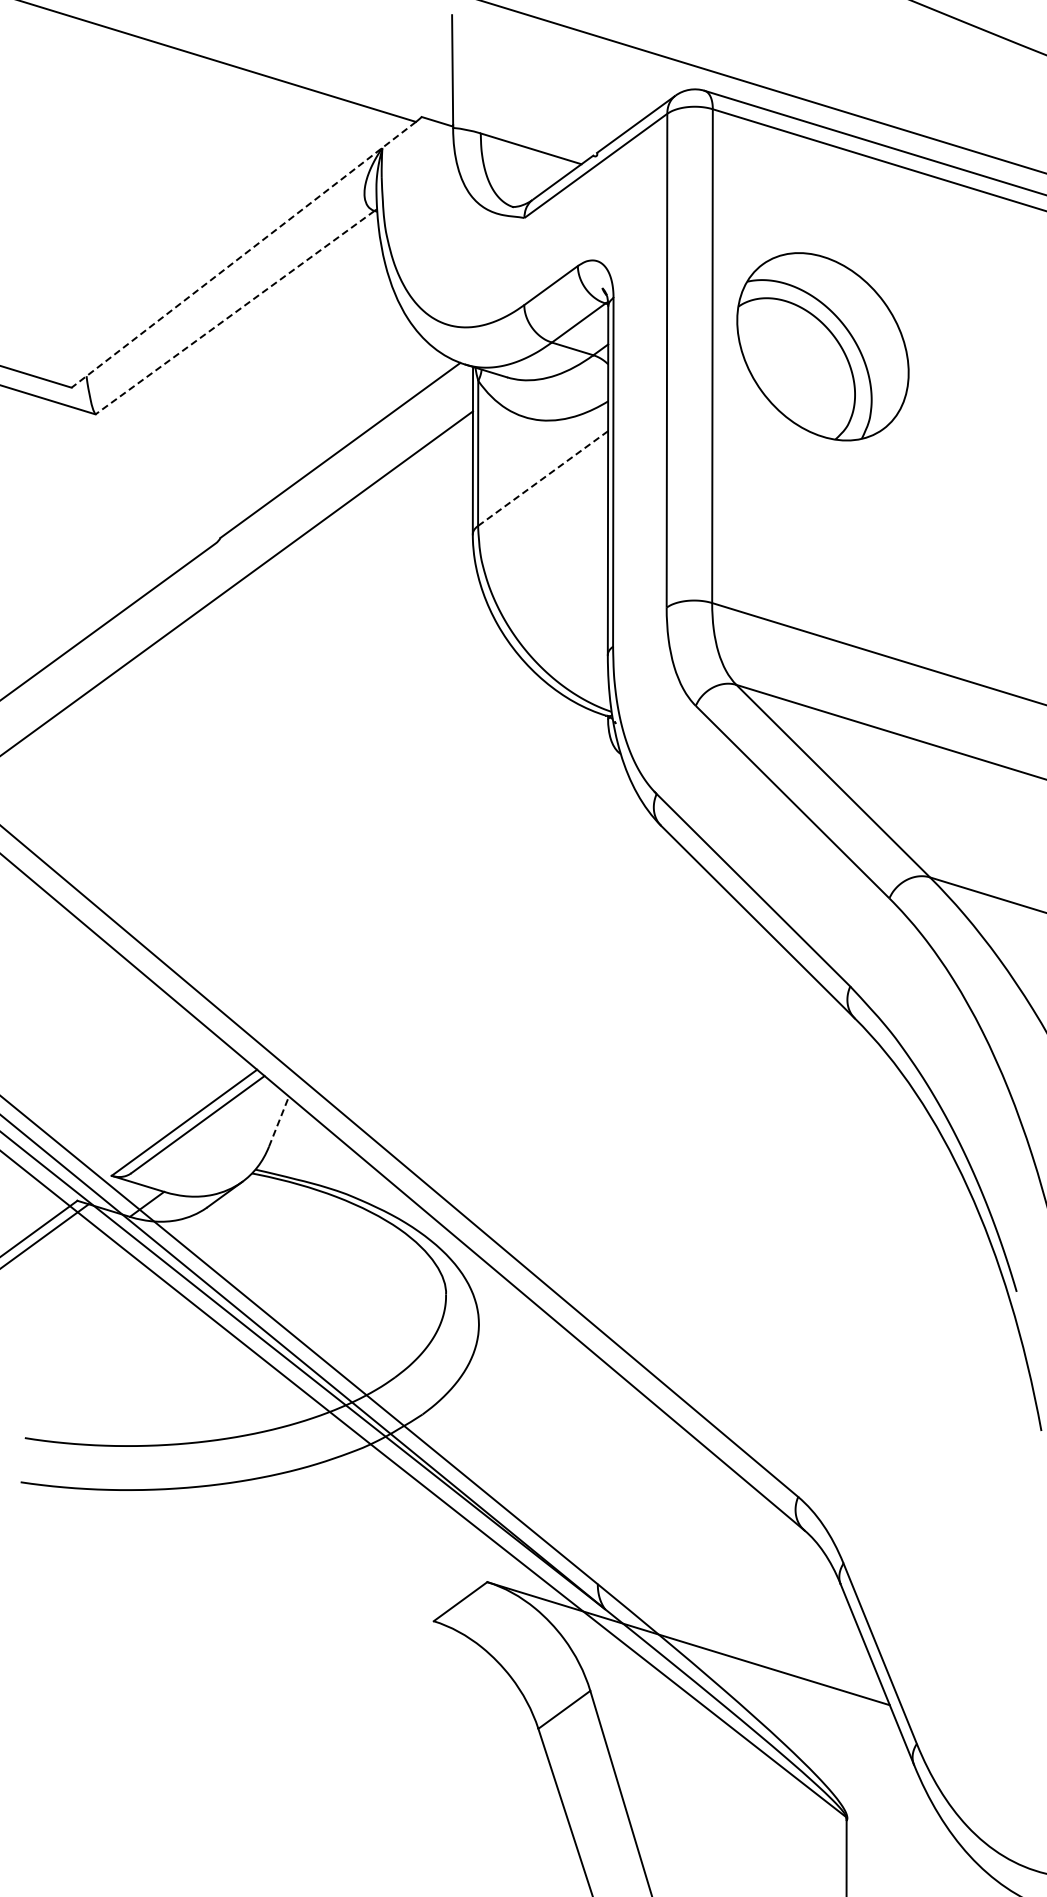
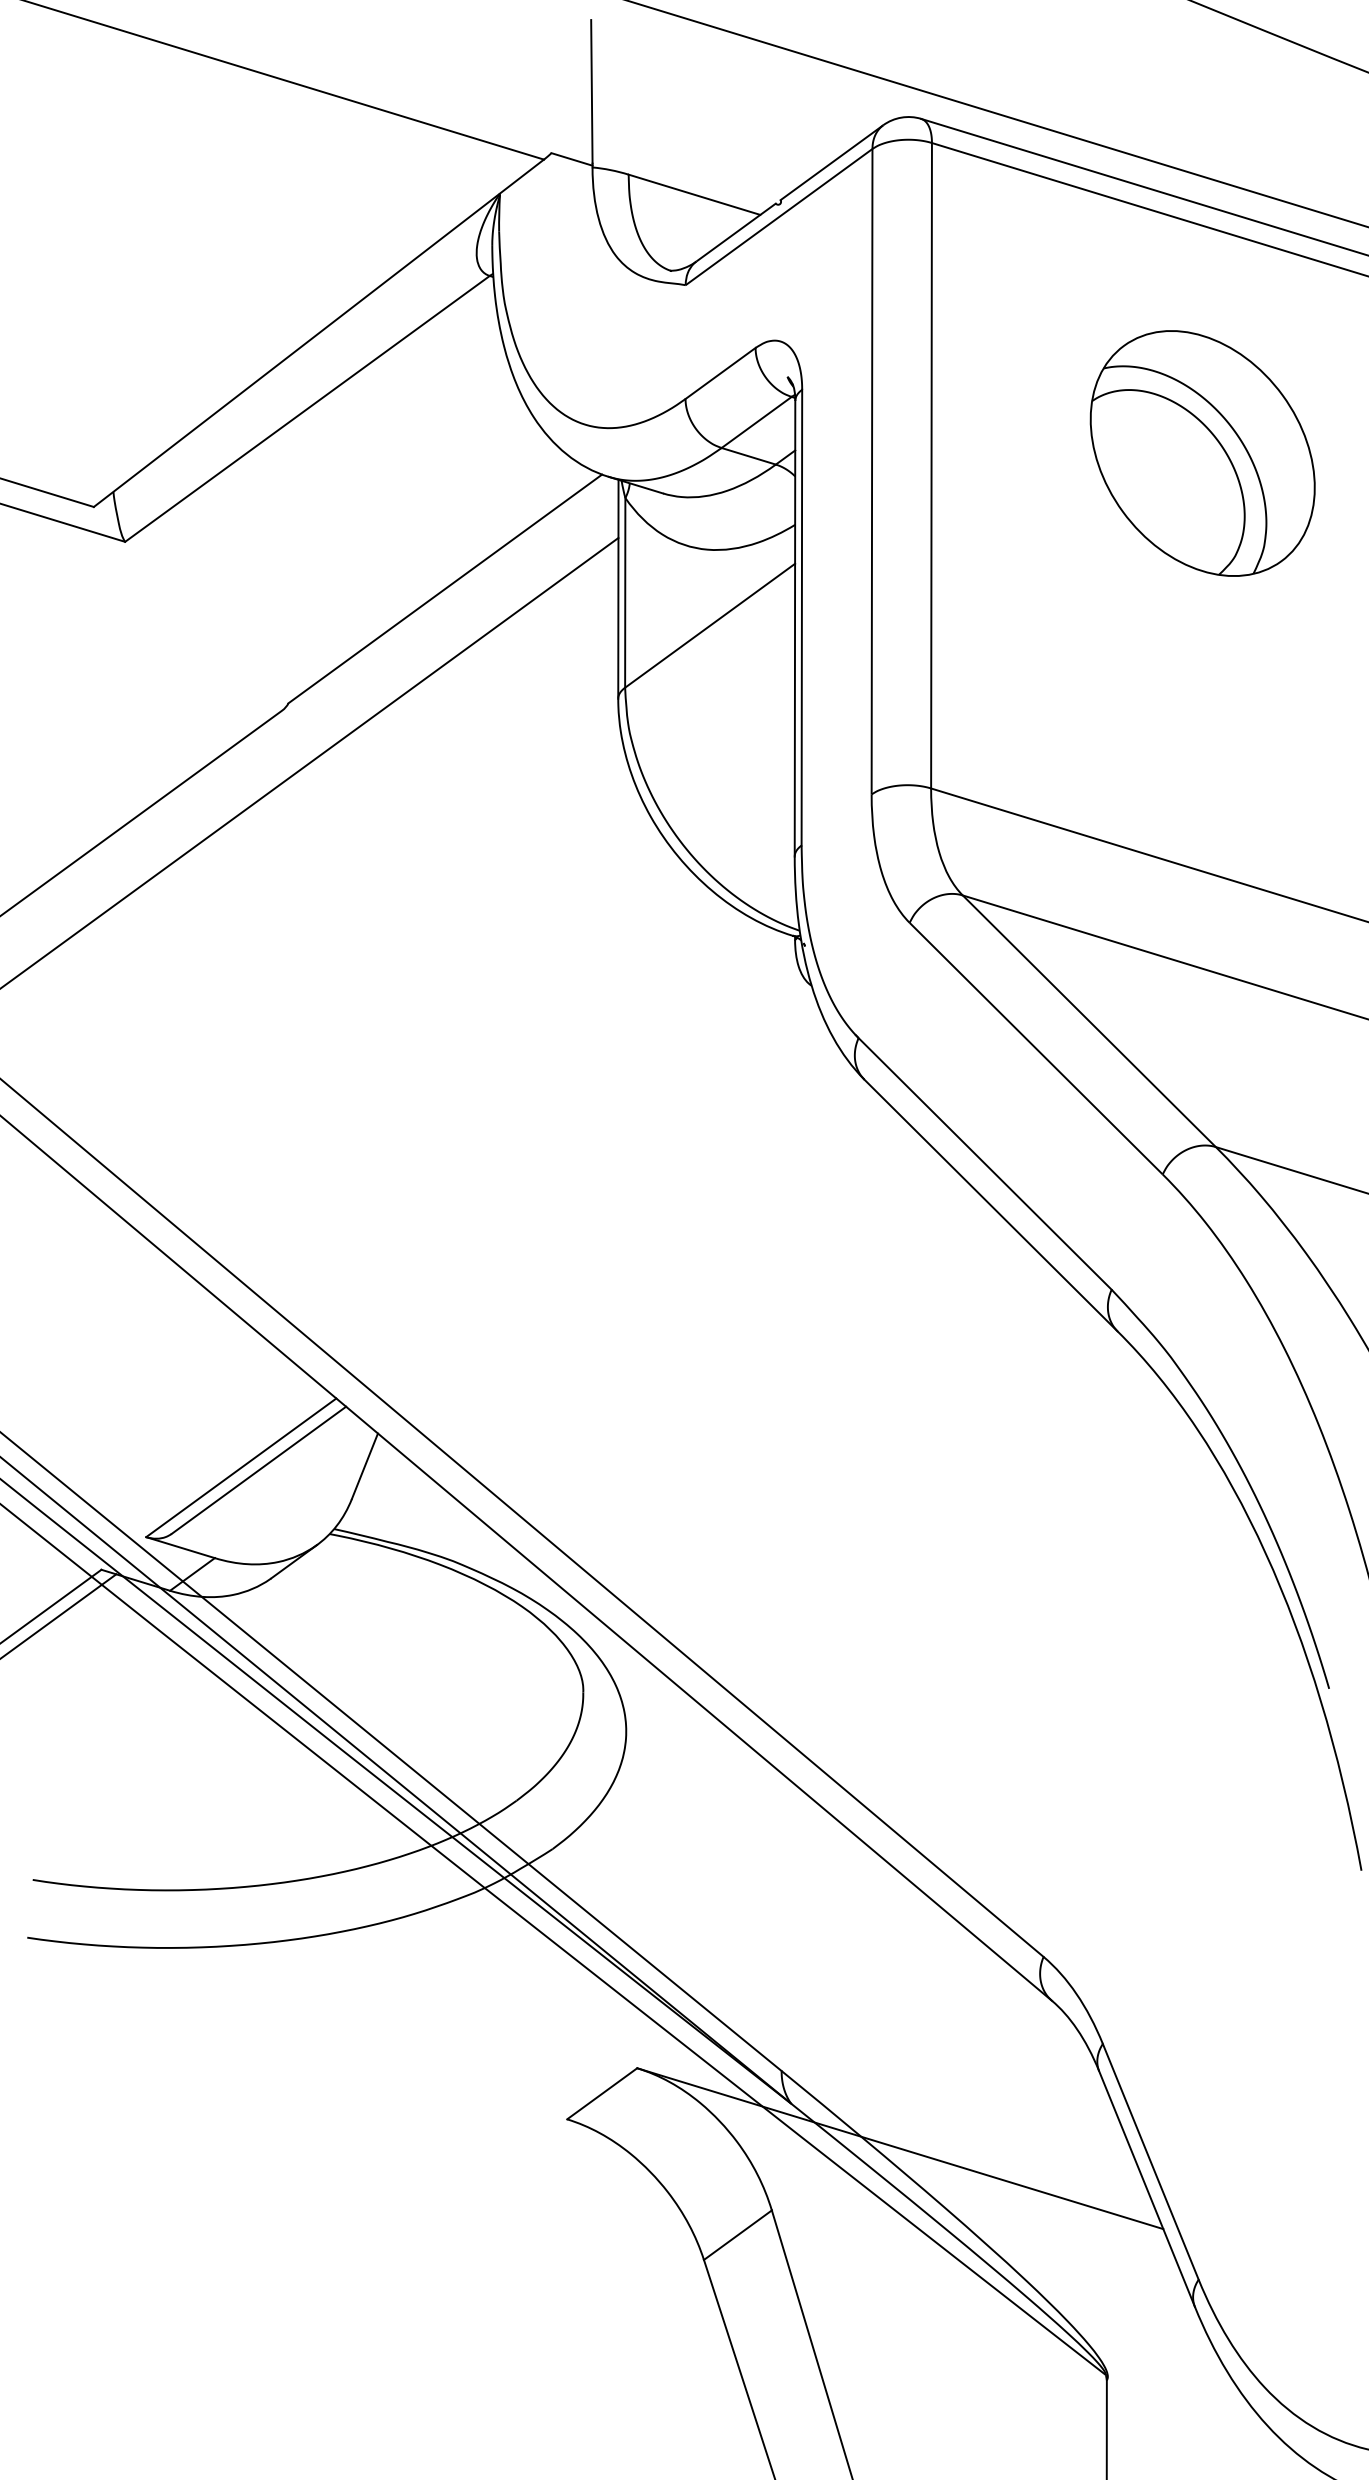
line: (243, 255) -> (318, 334), dashed -> solid
line: (235, 312) -> (308, 408), dashed -> solid
part: (822, 346) -> (1202, 453), moved
line: (542, 478) -> (709, 625), dashed -> solid
line: (279, 1121) -> (365, 1466), dashed -> solid

